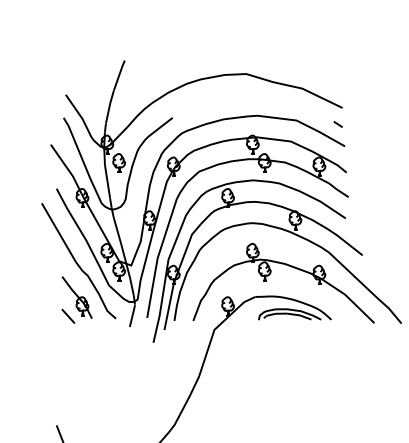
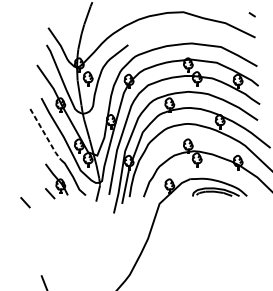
line: (337, 124) -> (251, 14), moved
line: (62, 238) -> (45, 135), solid -> dashed
line: (35, 327) -> (25, 202), added

